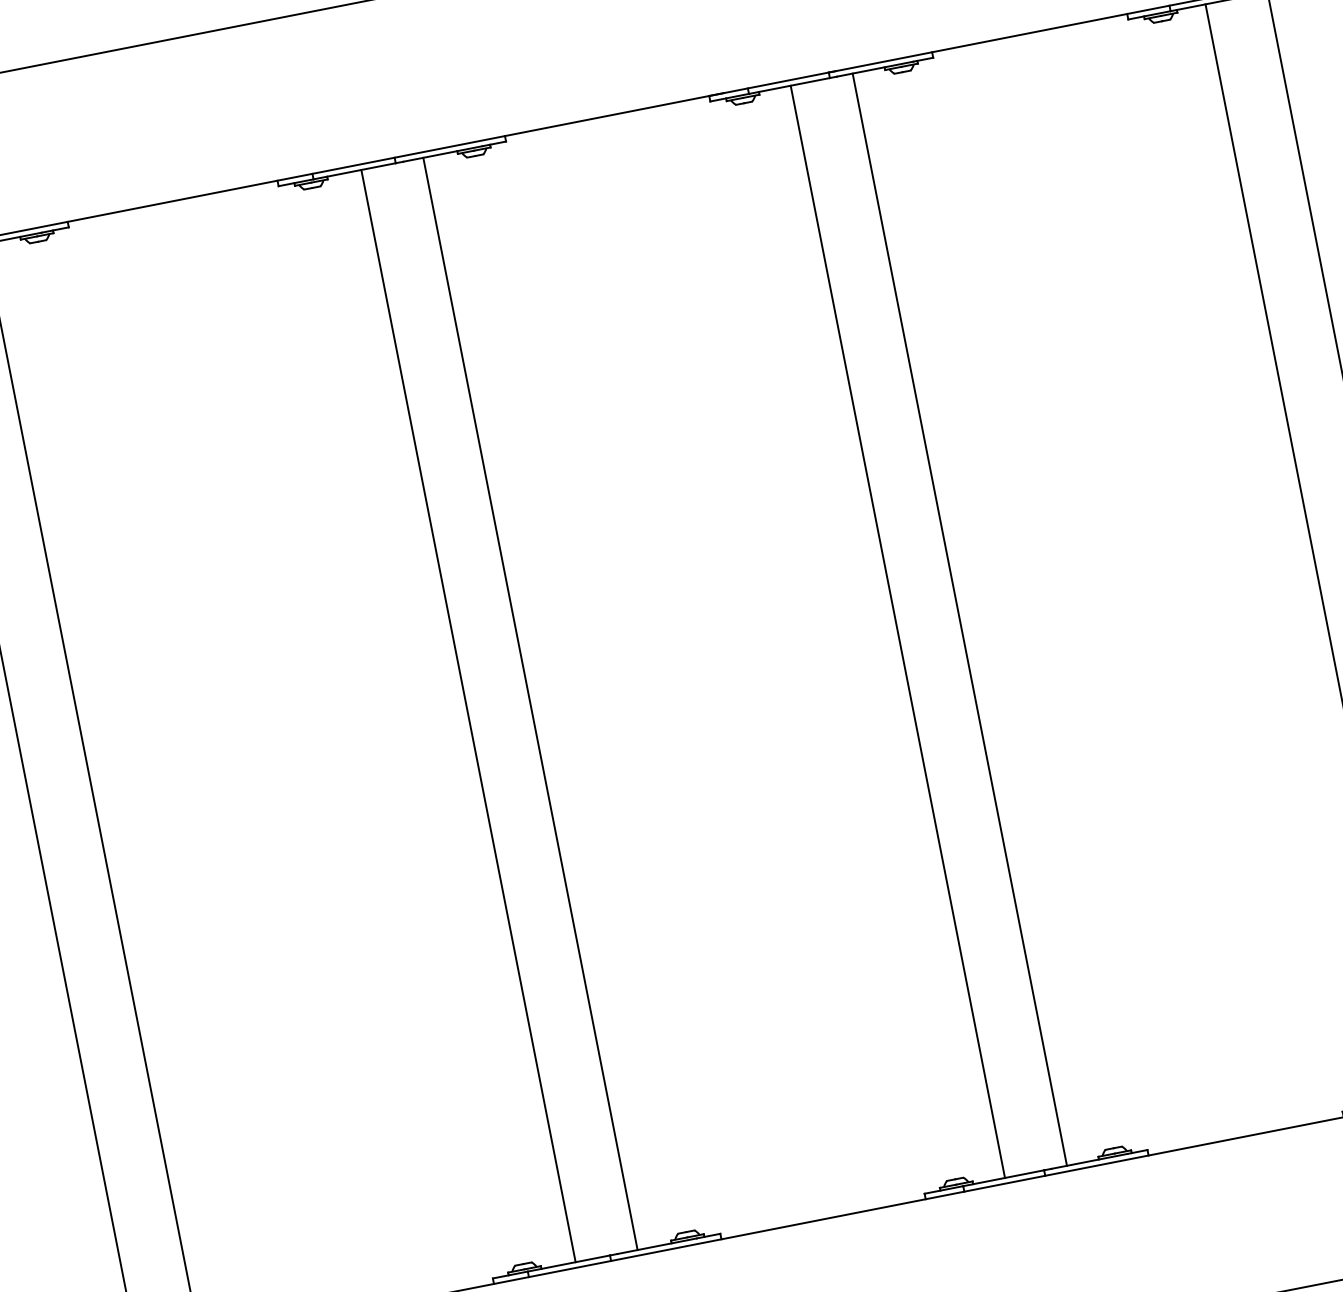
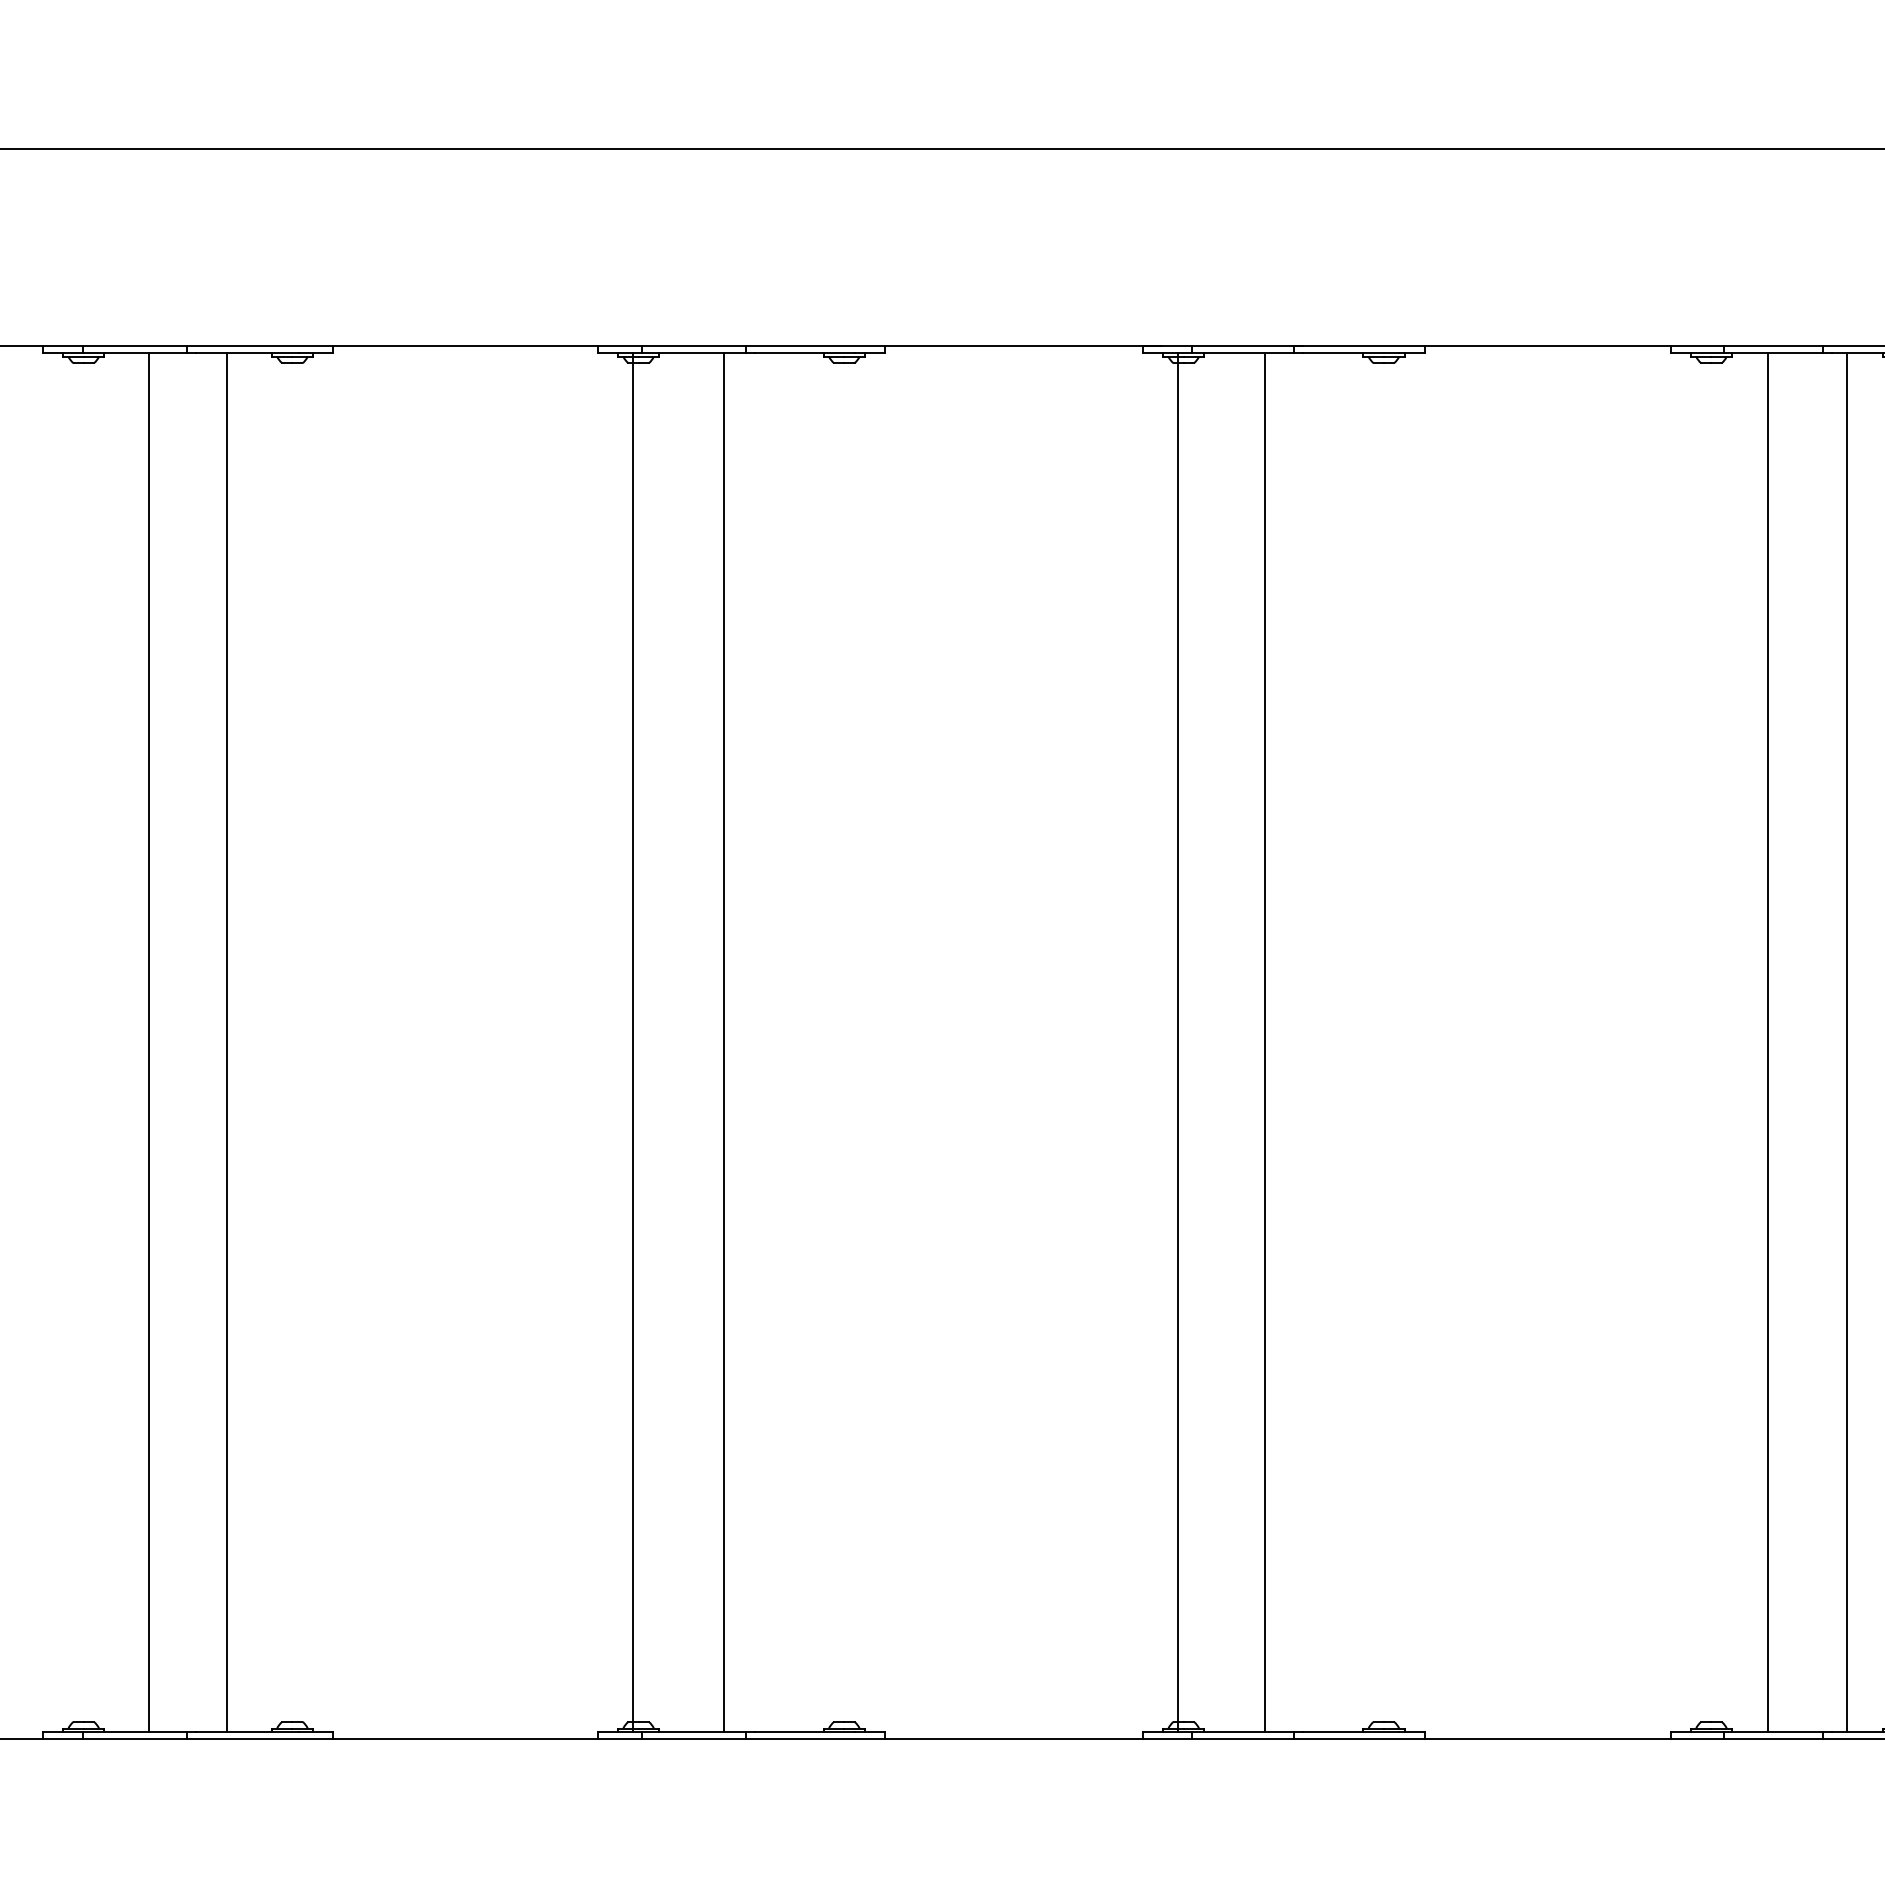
line: (959, 619) -> (1264, 1042), moved
line: (897, 631) -> (1177, 1042), moved
line: (530, 703) -> (723, 1042), moved
line: (468, 715) -> (633, 1042), moved

